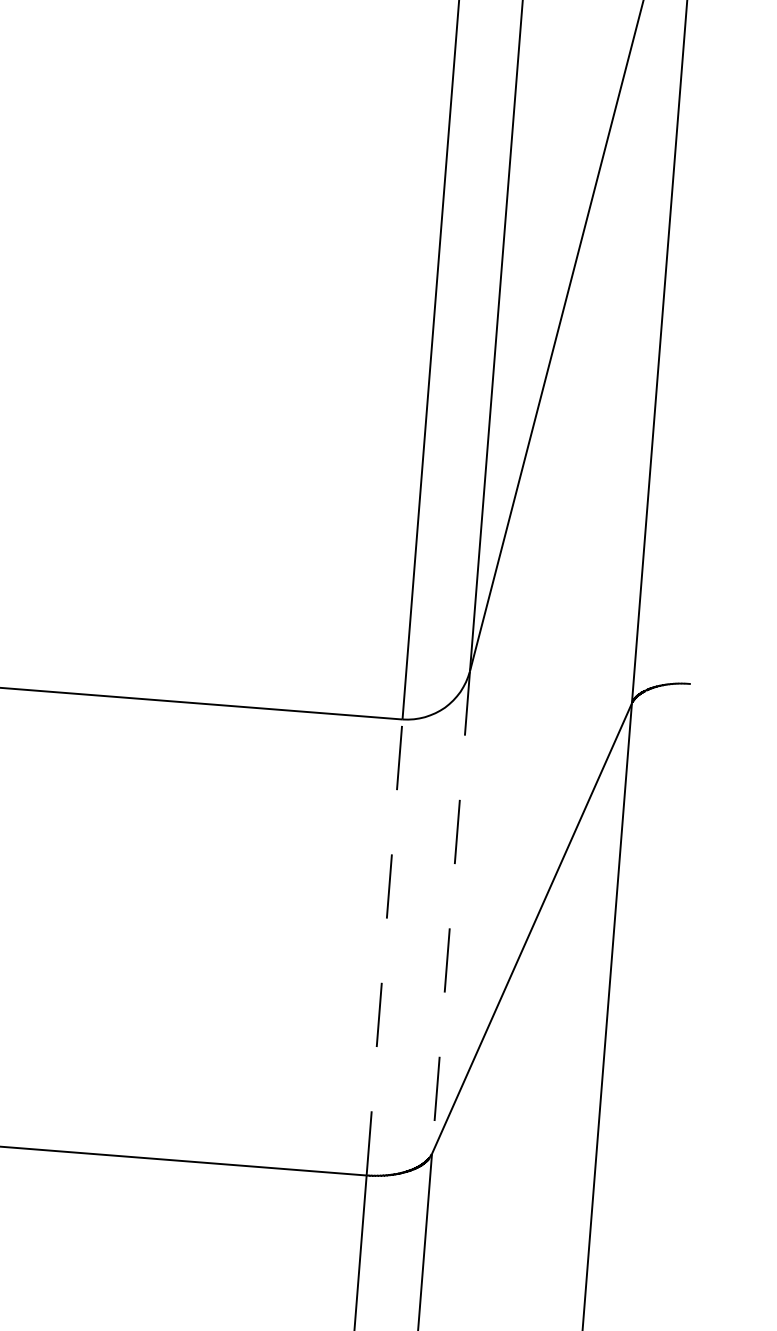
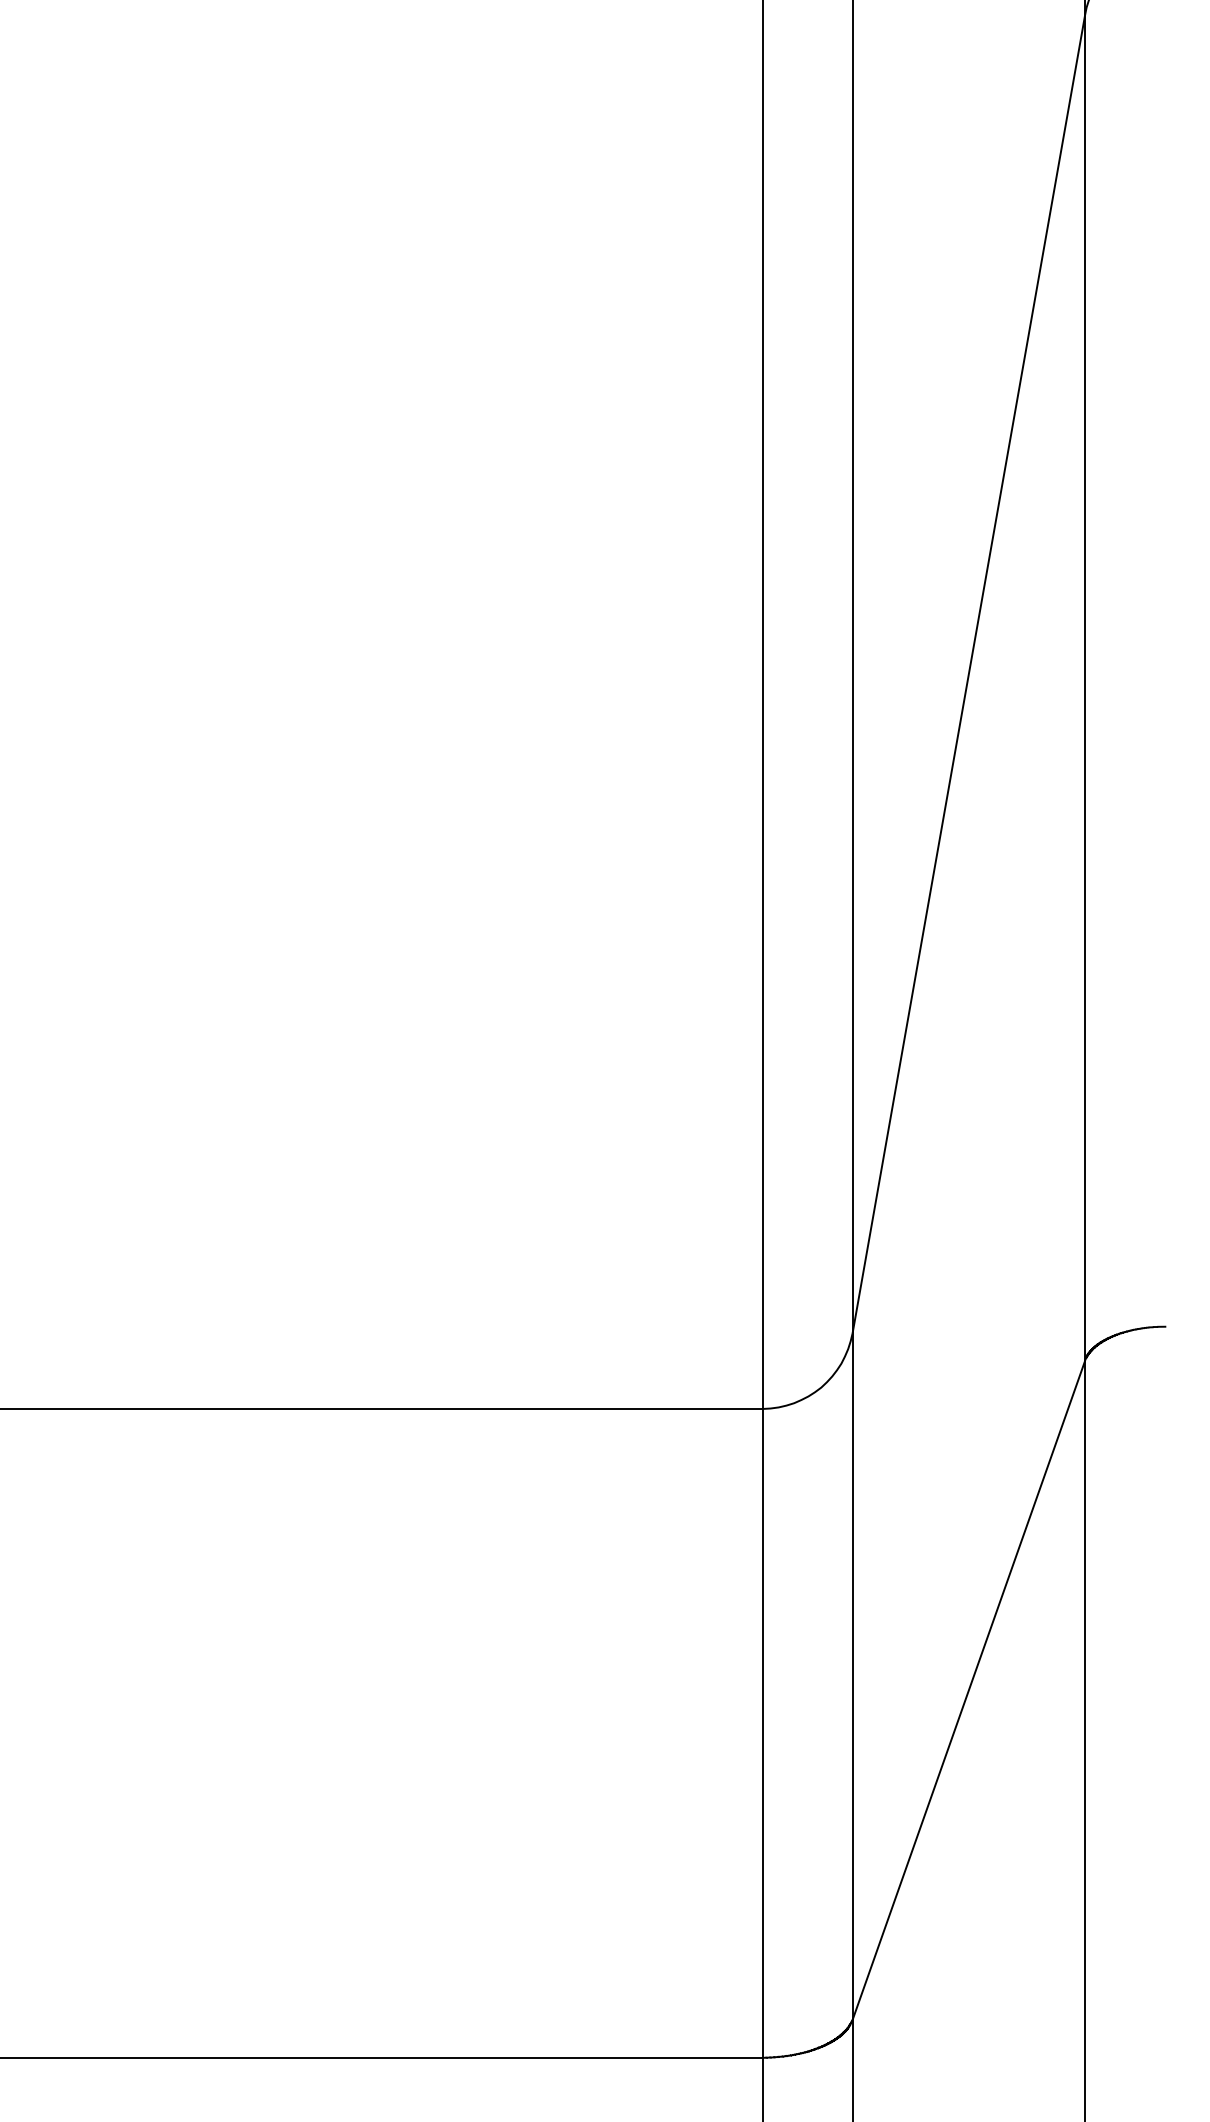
line: (450, 913) -> (852, 1677), dashed -> solid
line: (384, 946) -> (762, 1732), dashed -> solid

